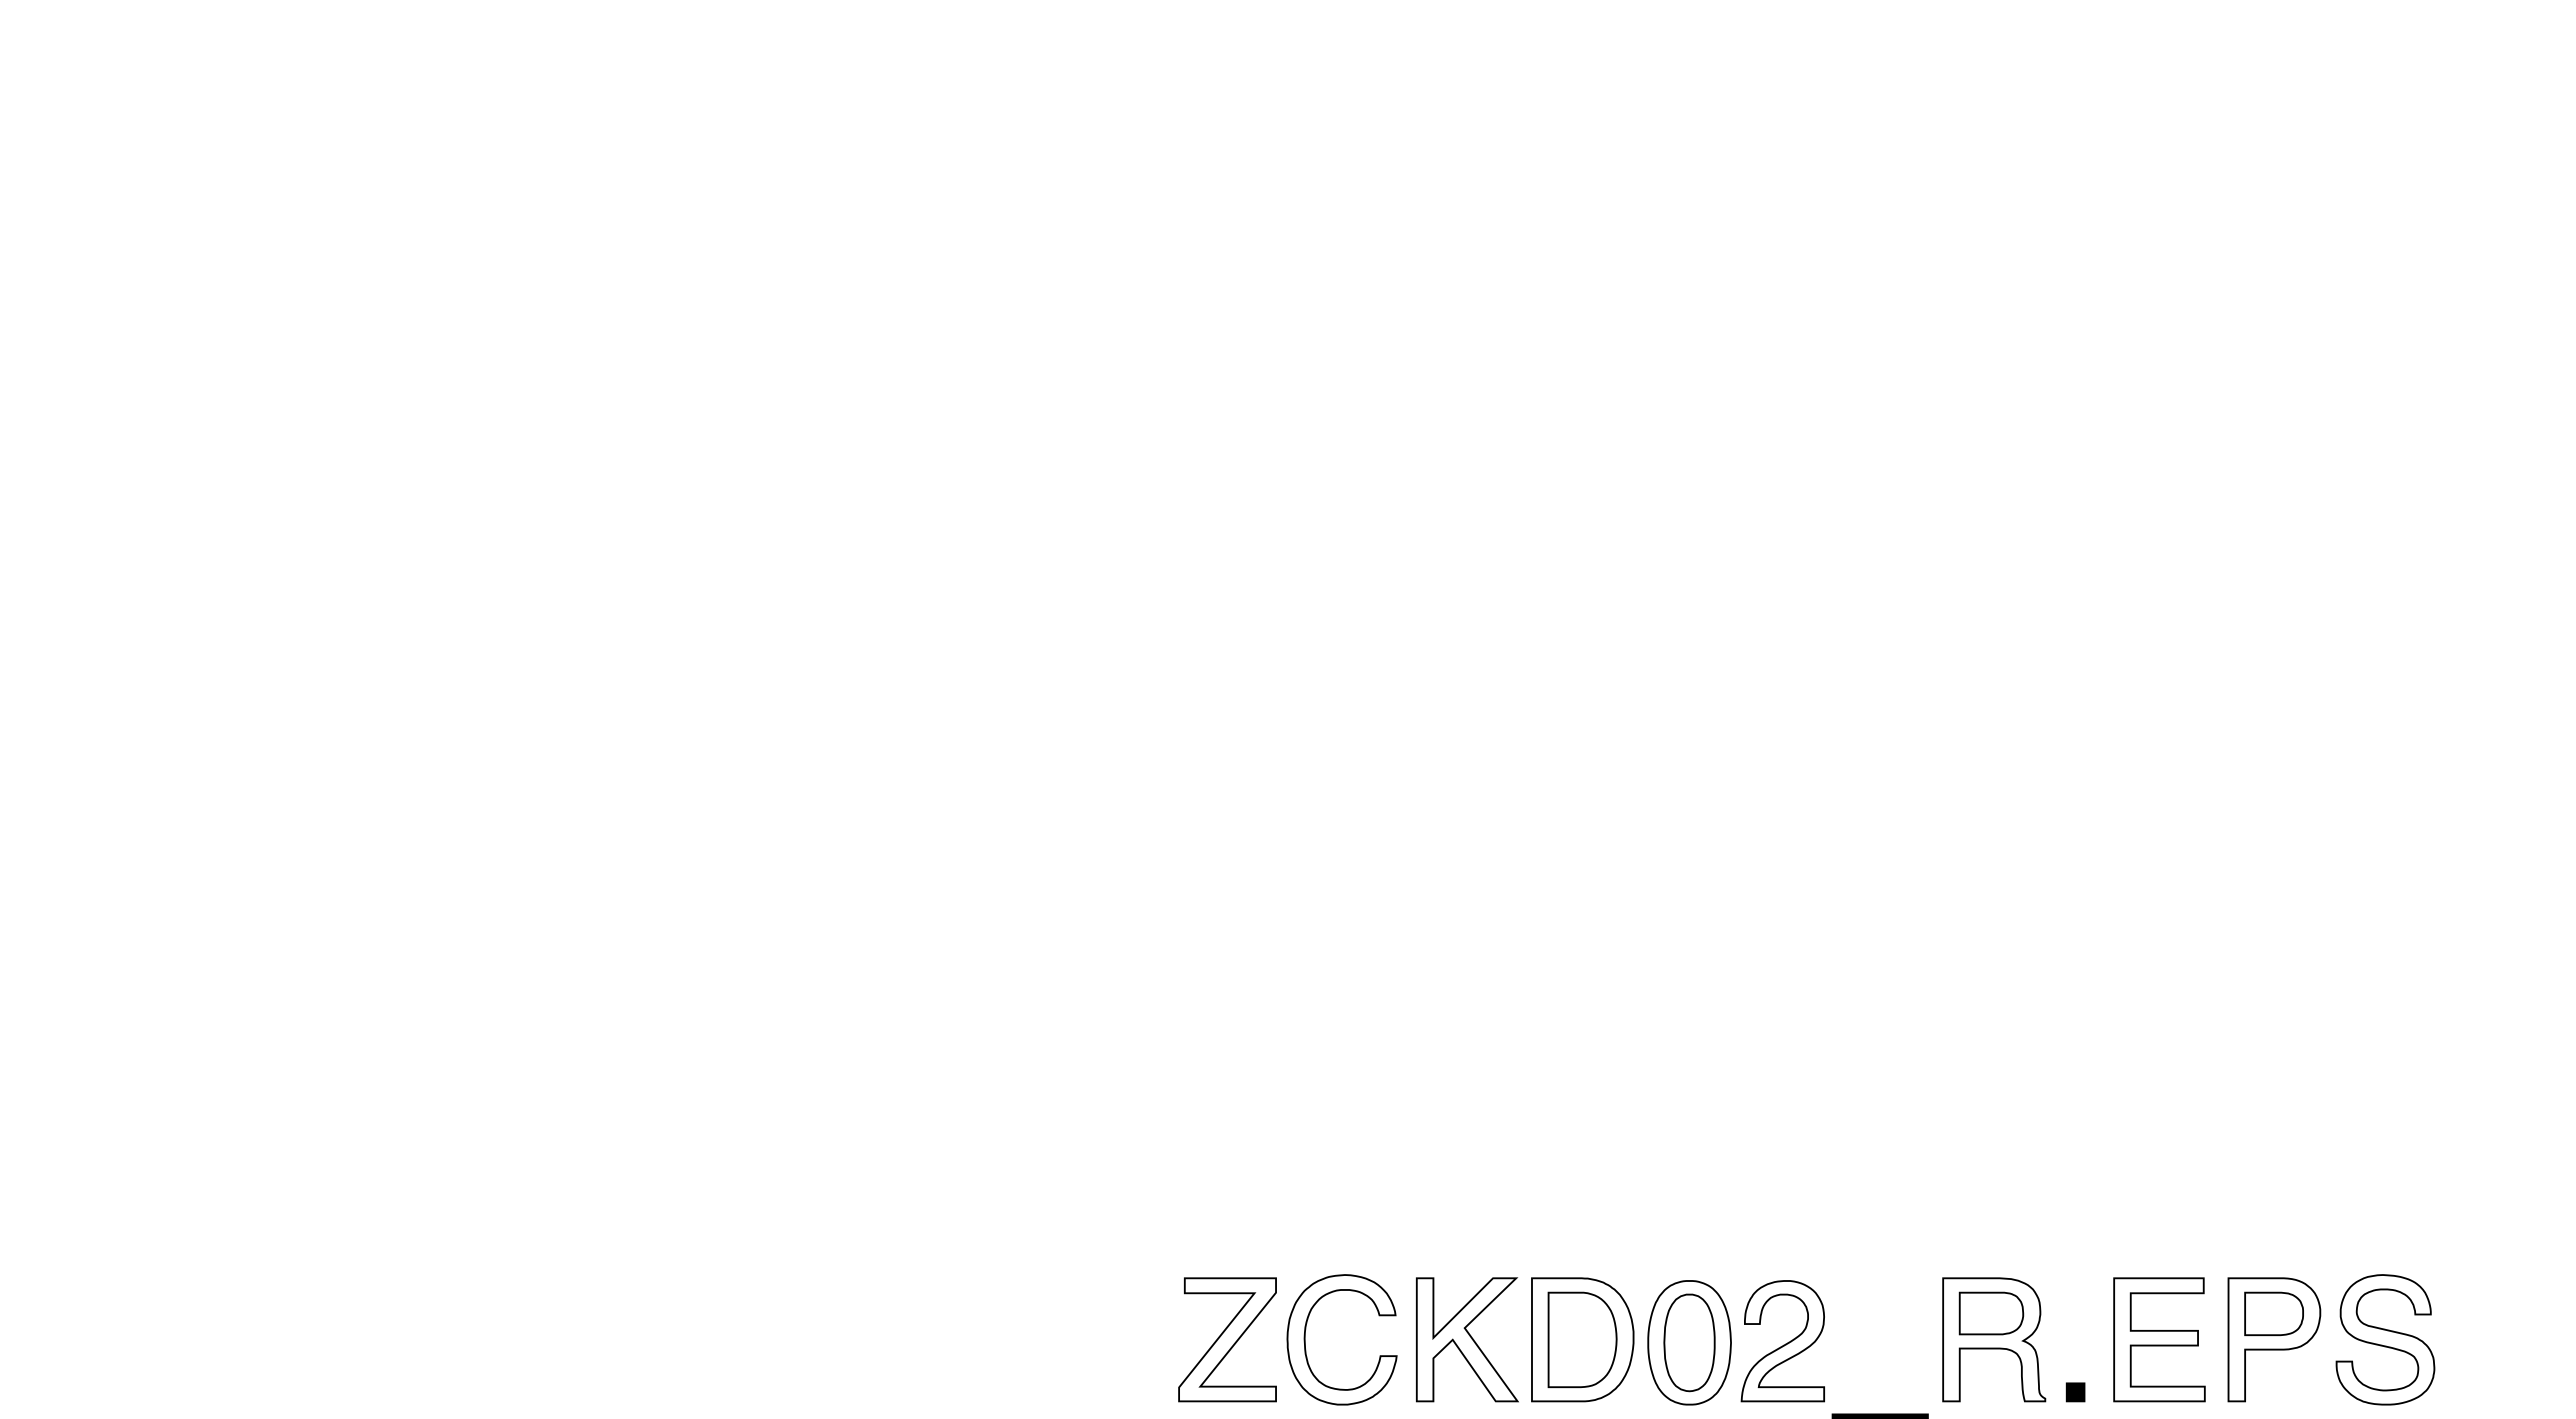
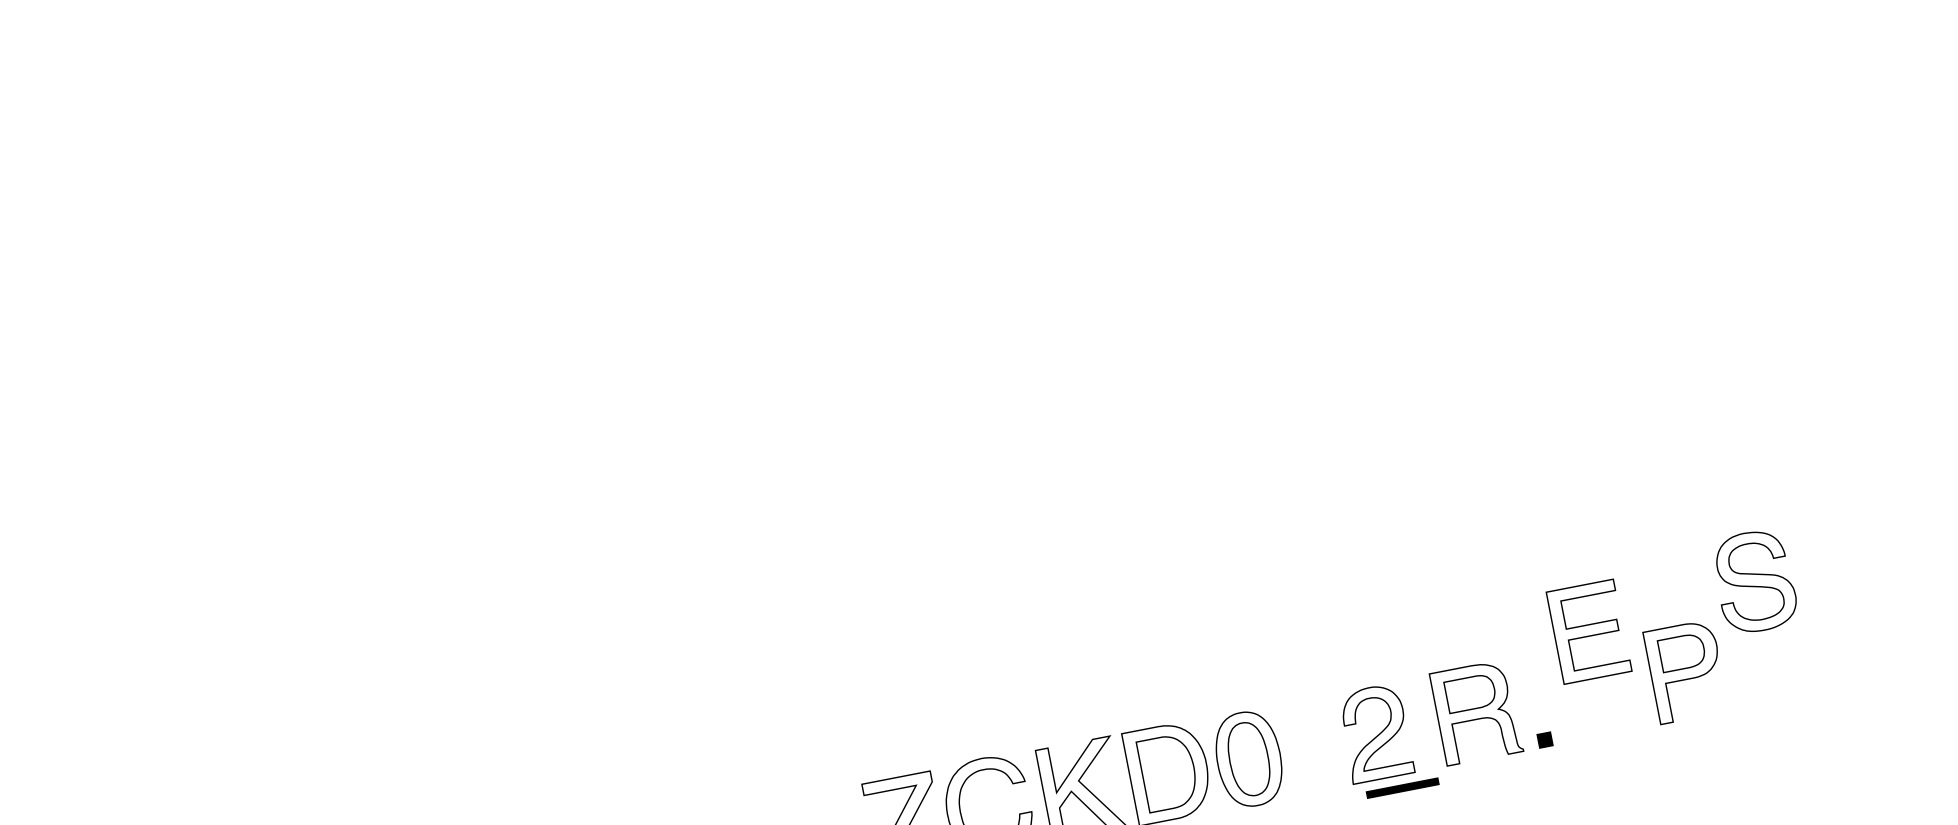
part: (2159, 1339) -> (1589, 631), moved
part: (2385, 1339) -> (1754, 581), moved
part: (1782, 1341) -> (1375, 733), moved

